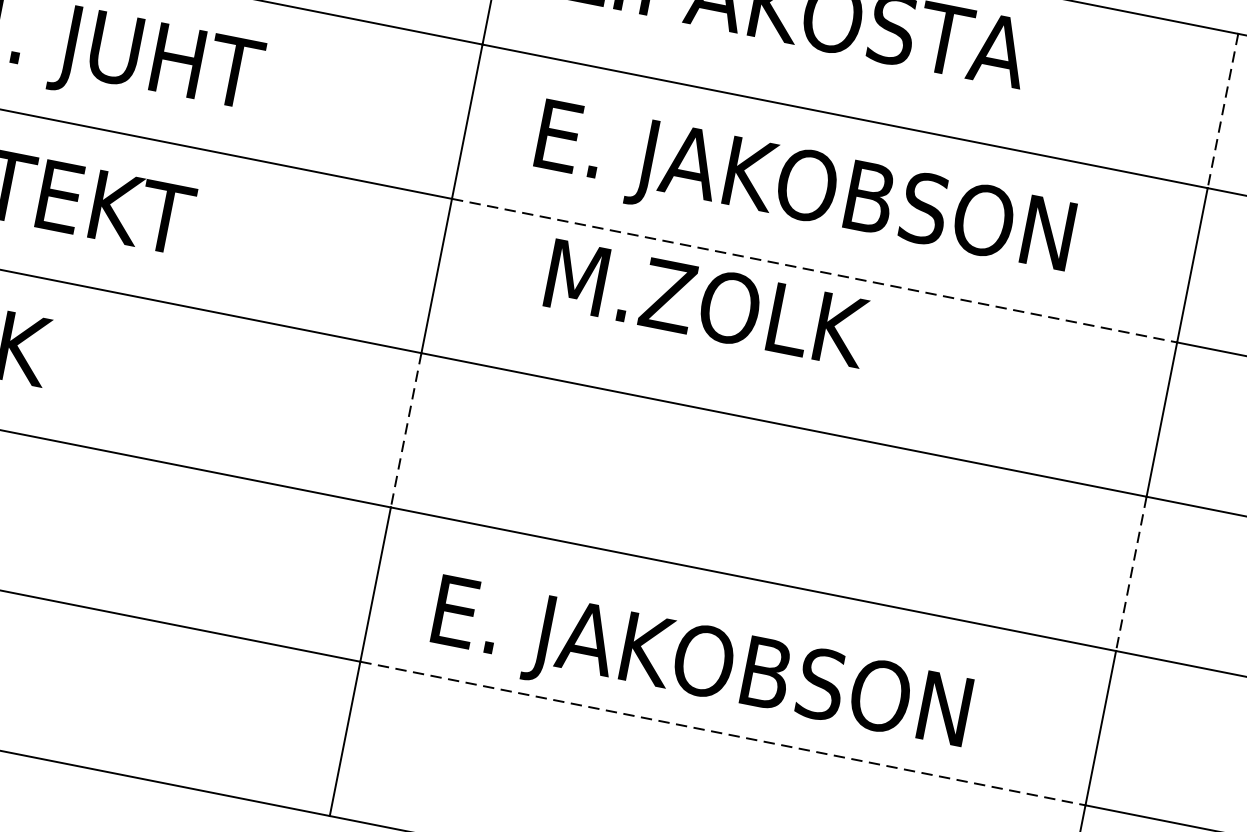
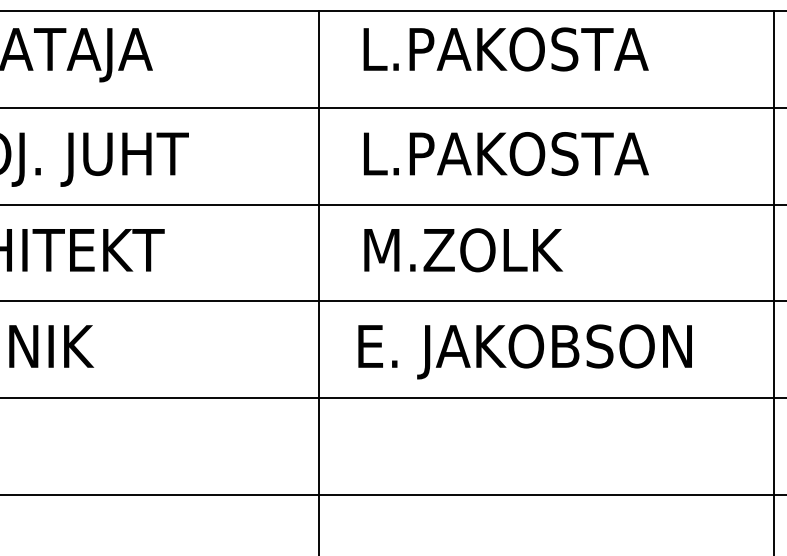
line: (1222, 111) -> (773, 59), dashed -> solid
text: (808, 194) -> (533, 159), E. JAKOBSON -> L.PAKOSTA
line: (814, 270) -> (546, 204), dashed -> solid
text: (707, 303) -> (463, 250), moved
line: (405, 431) -> (318, 350), dashed -> solid
line: (1130, 574) -> (773, 350), dashed -> solid
text: (699, 668) -> (524, 351), moved
line: (723, 732) -> (546, 494), dashed -> solid

